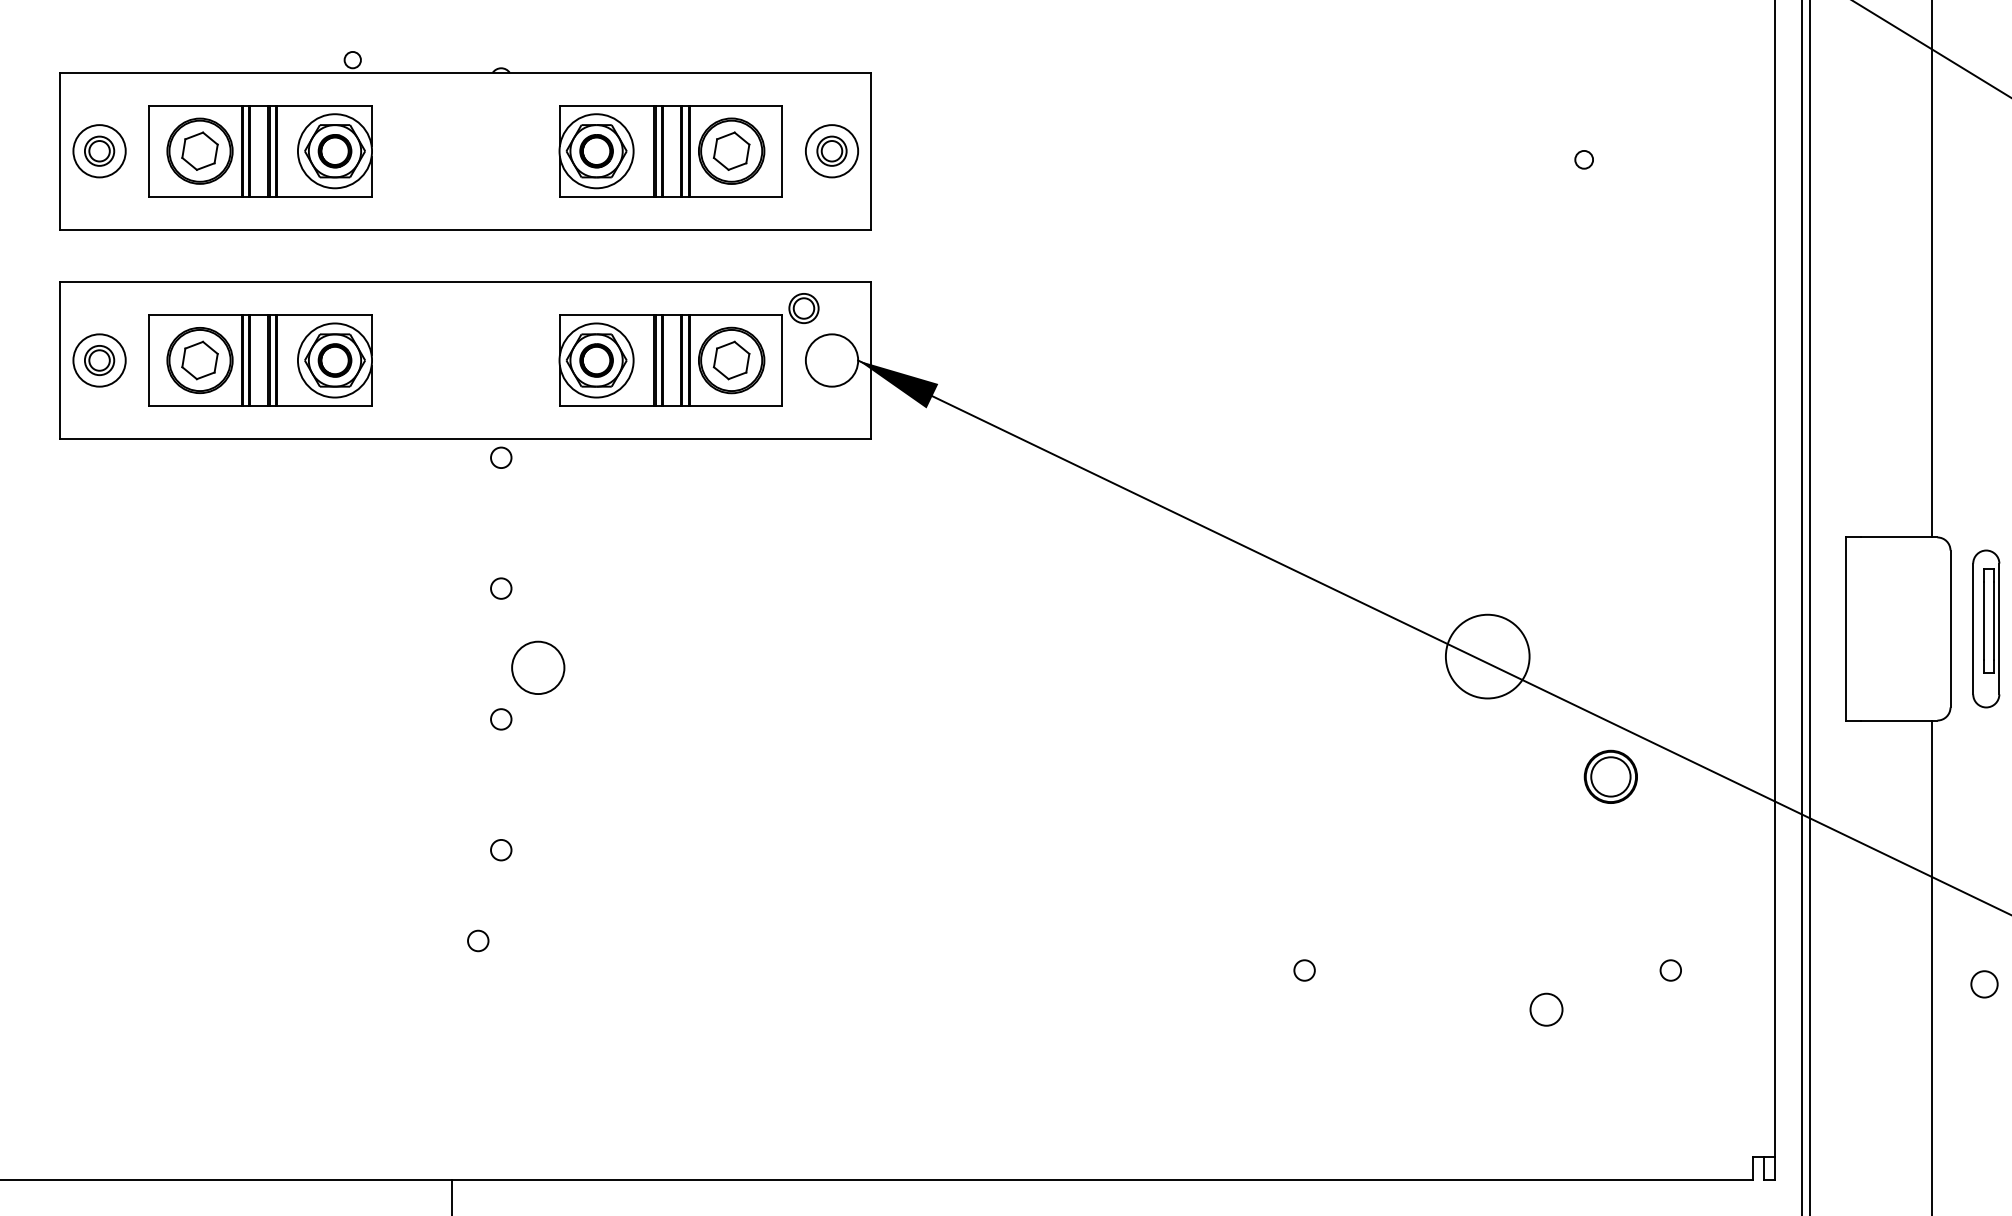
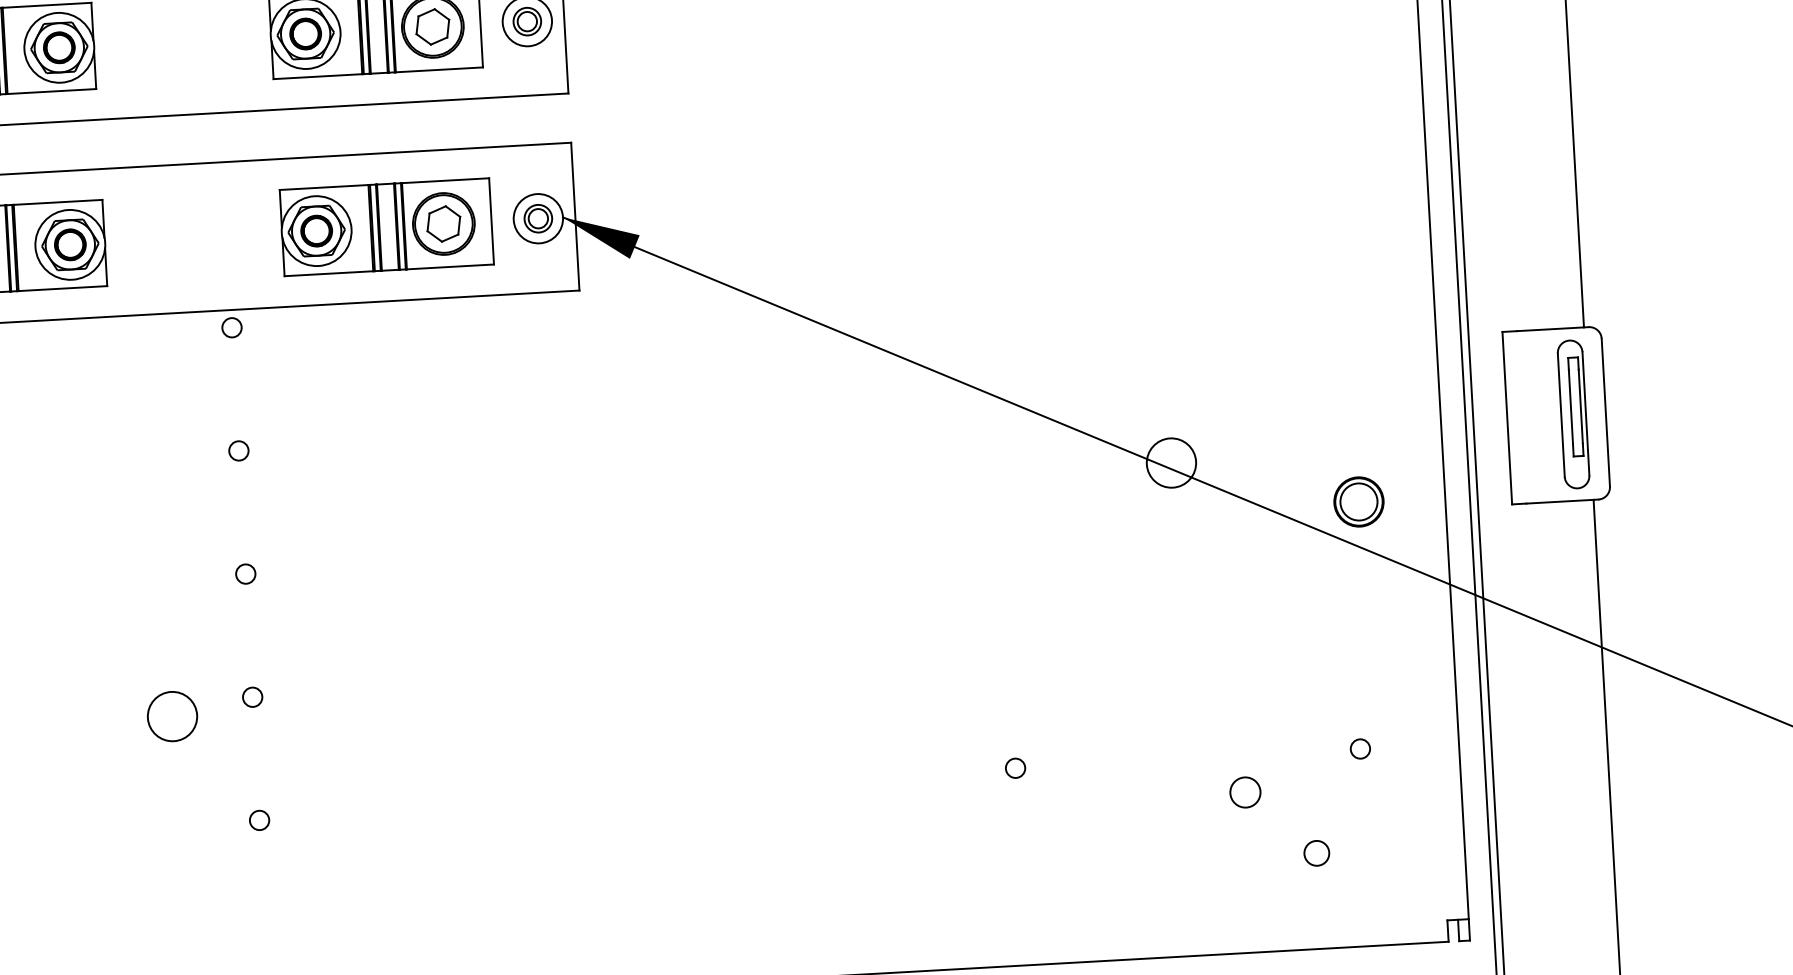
part: (803, 308) -> (537, 218), moved
part: (1986, 628) -> (1573, 413), moved
circle: (1487, 656) -> (1171, 462), size x0.62
circle: (538, 667) -> (172, 716), moved
part: (1610, 776) -> (1358, 501), moved
circle: (478, 940) -> (259, 819), moved
circle: (1984, 984) -> (1316, 853), moved

